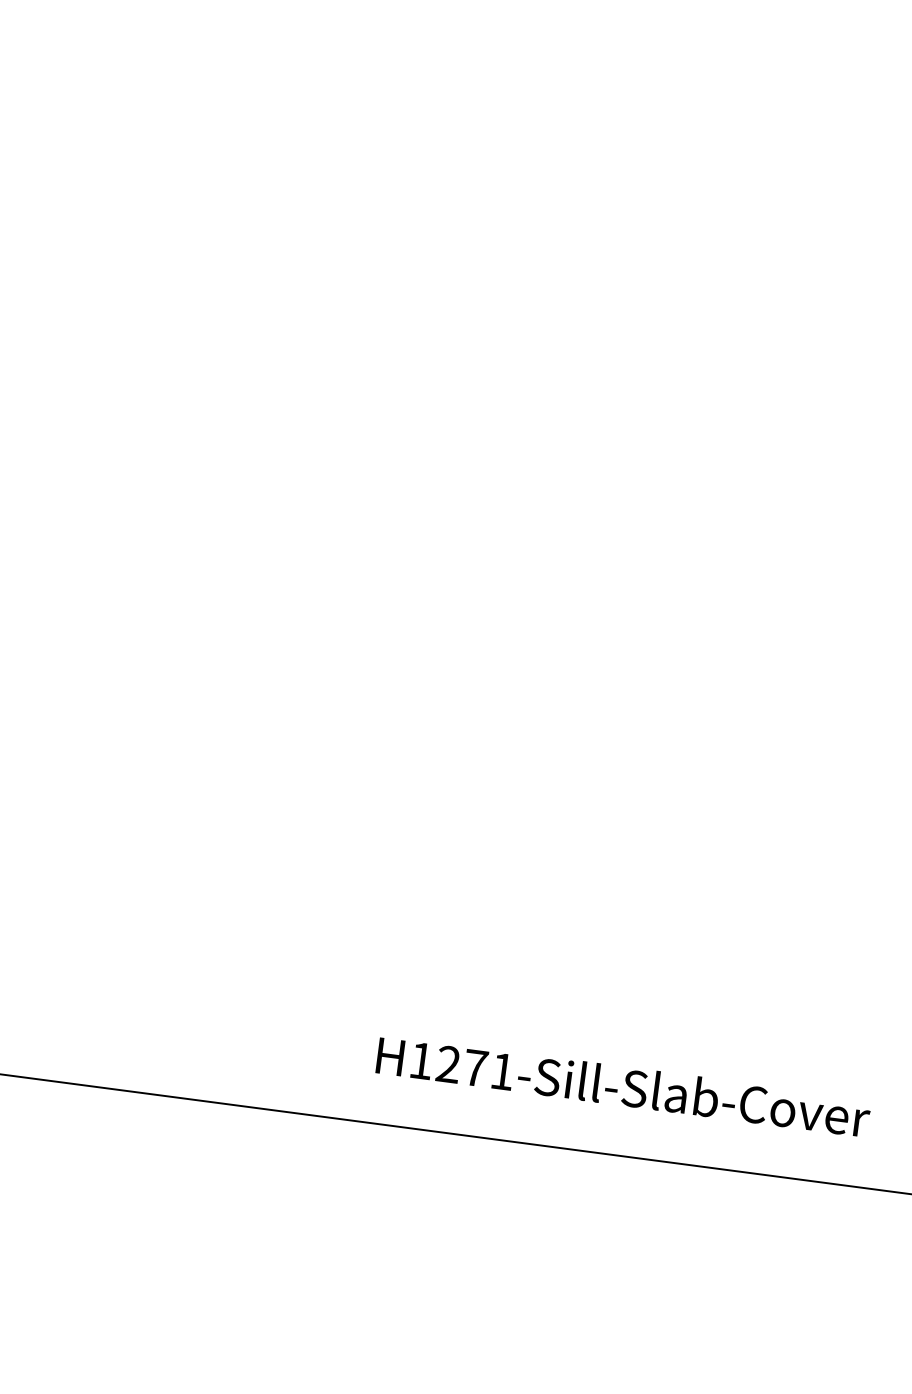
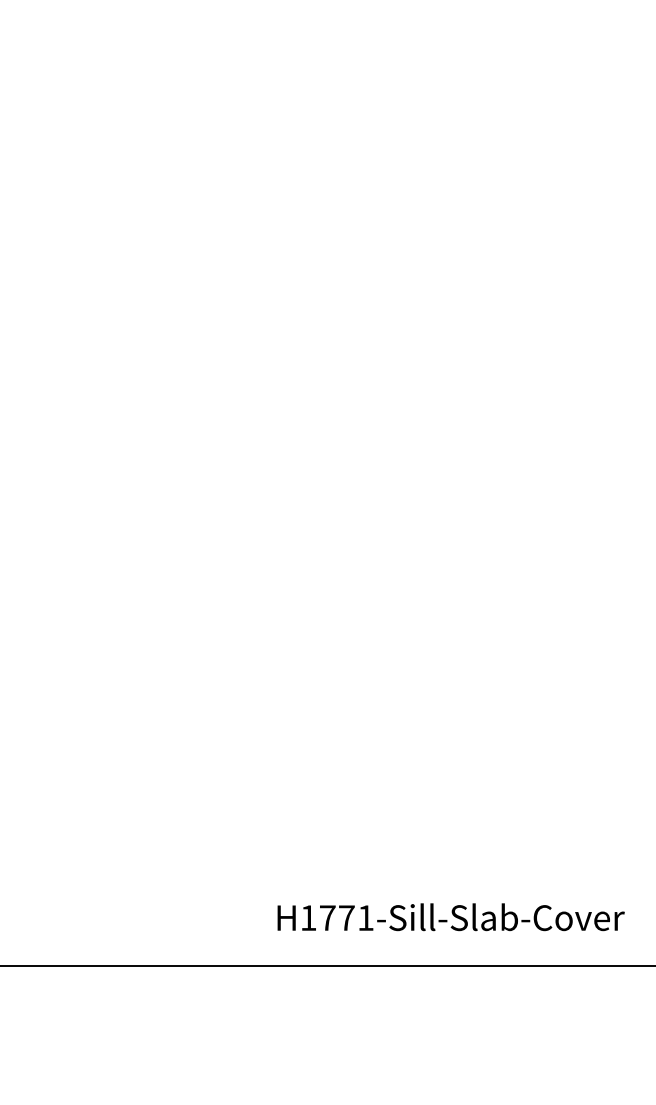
text: (448, 1063) -> (327, 917), H1271-Sill-Slab-Cover -> H1771-Sill-Slab-Cover

